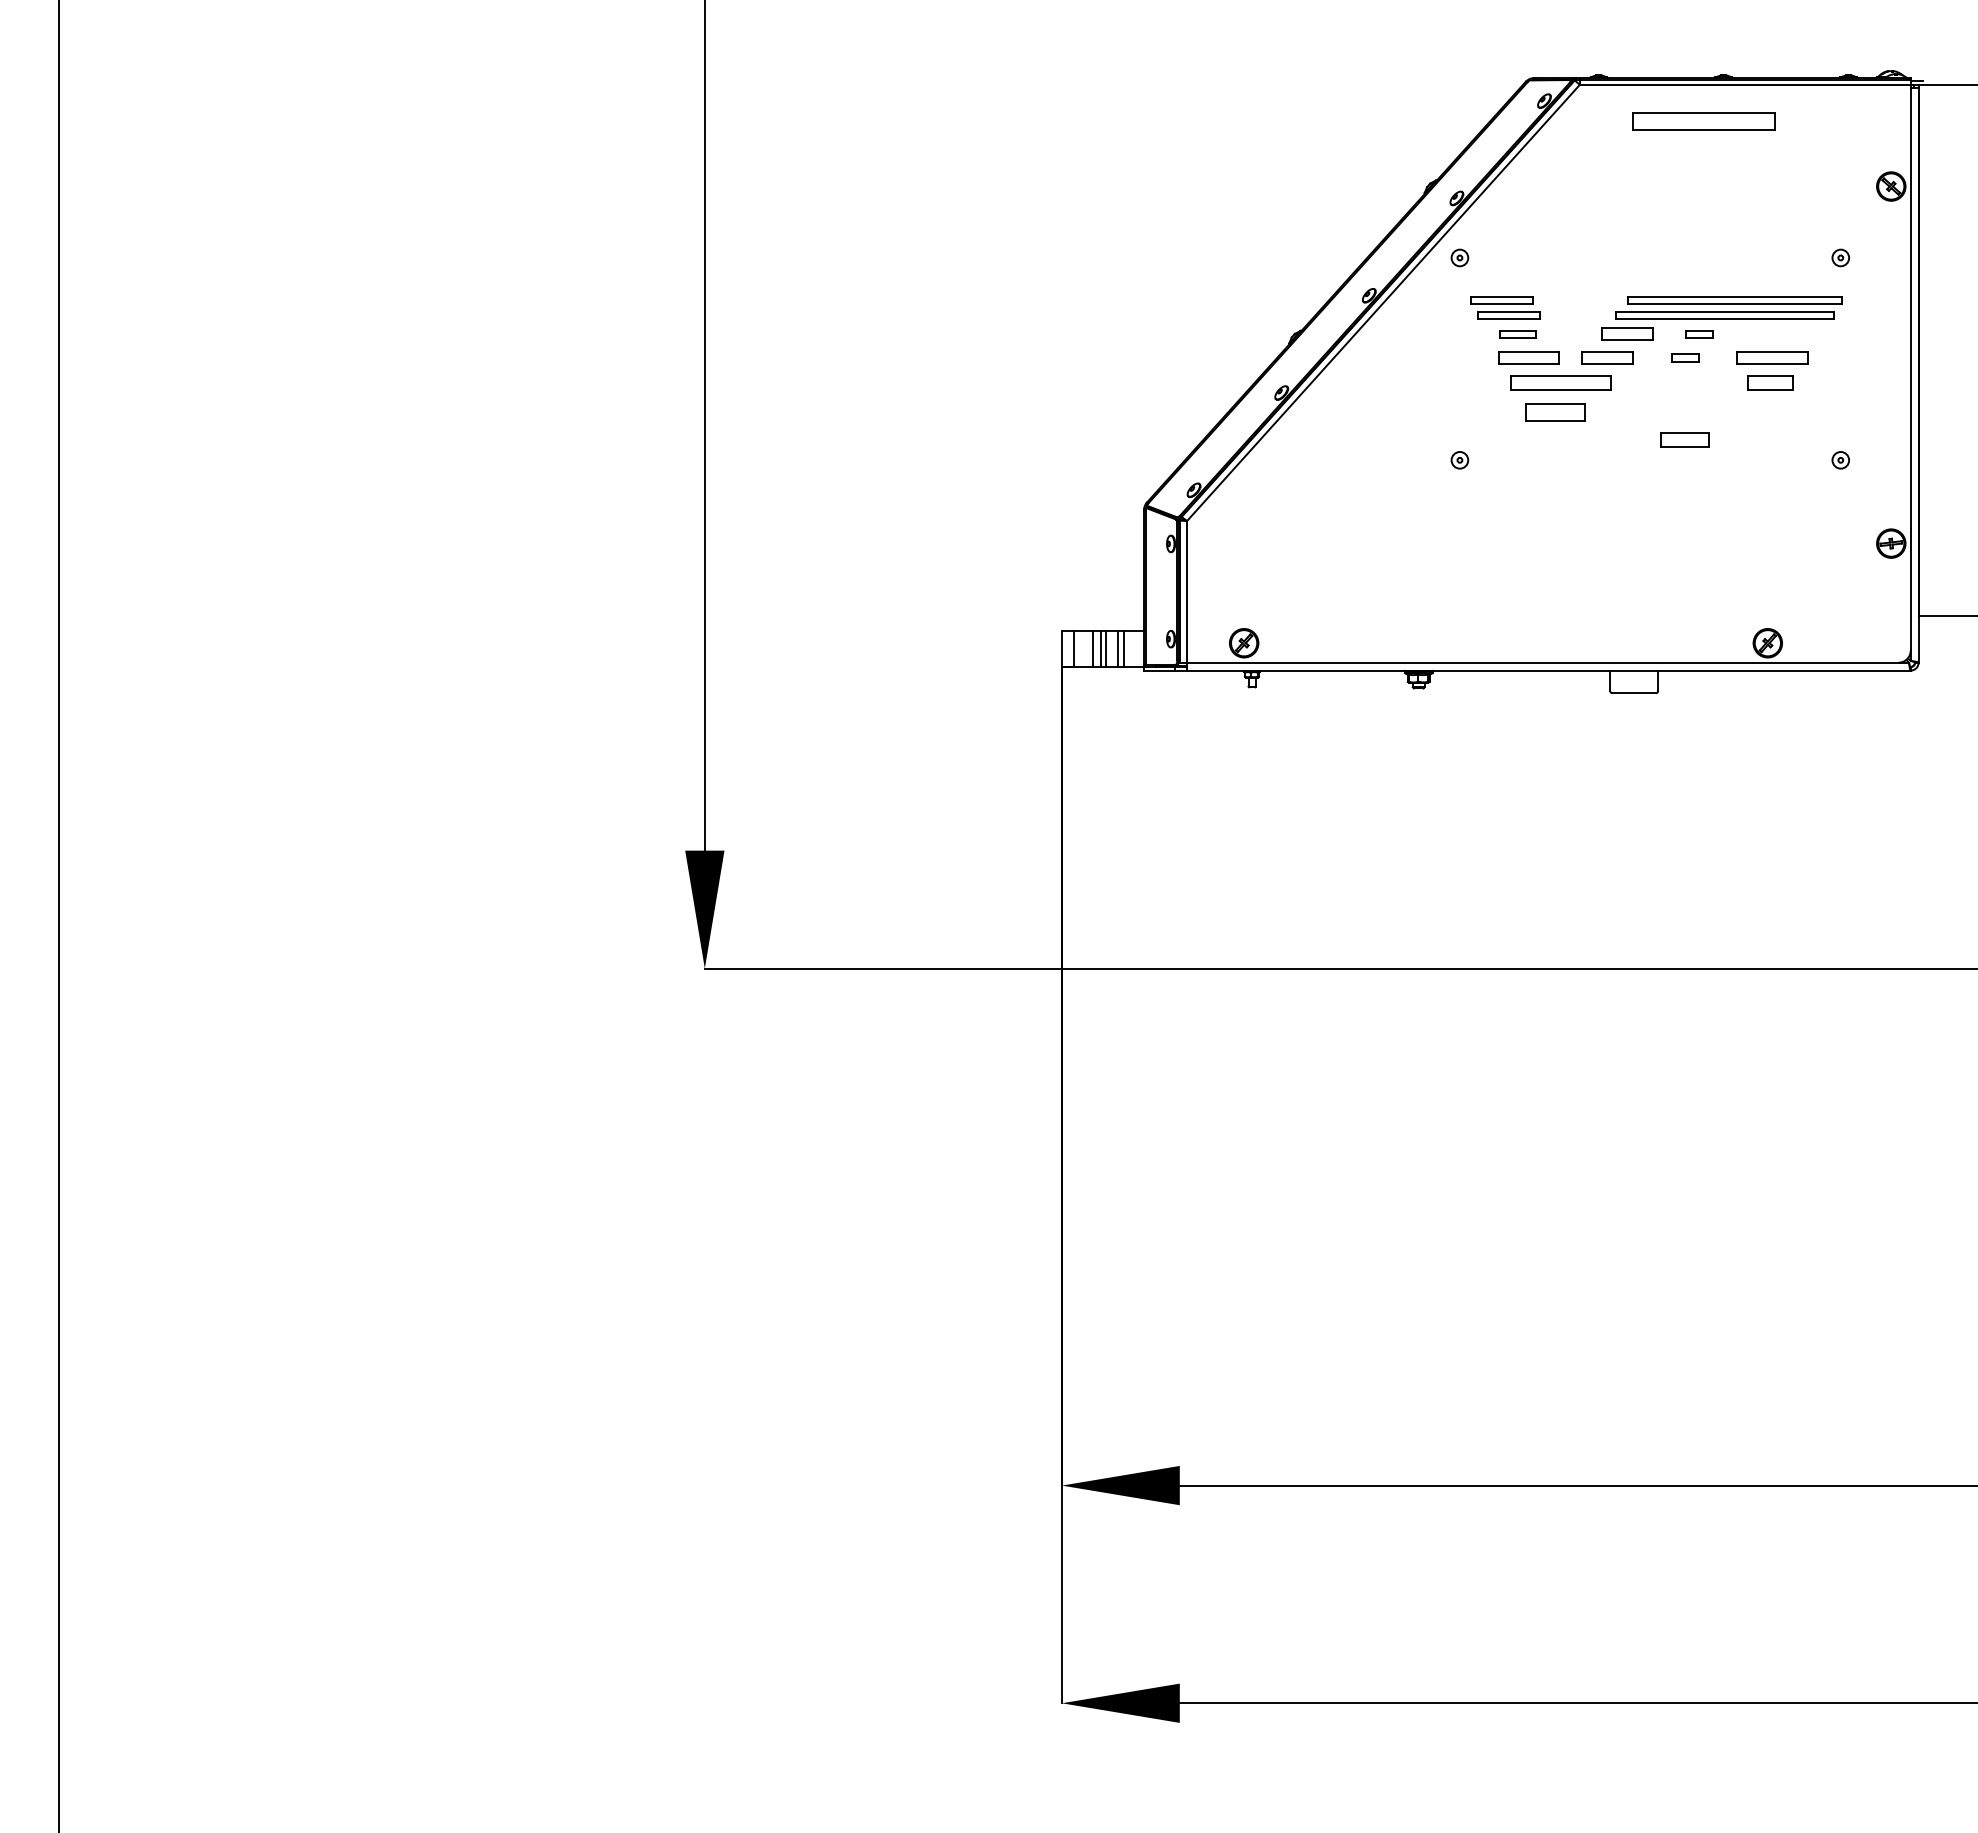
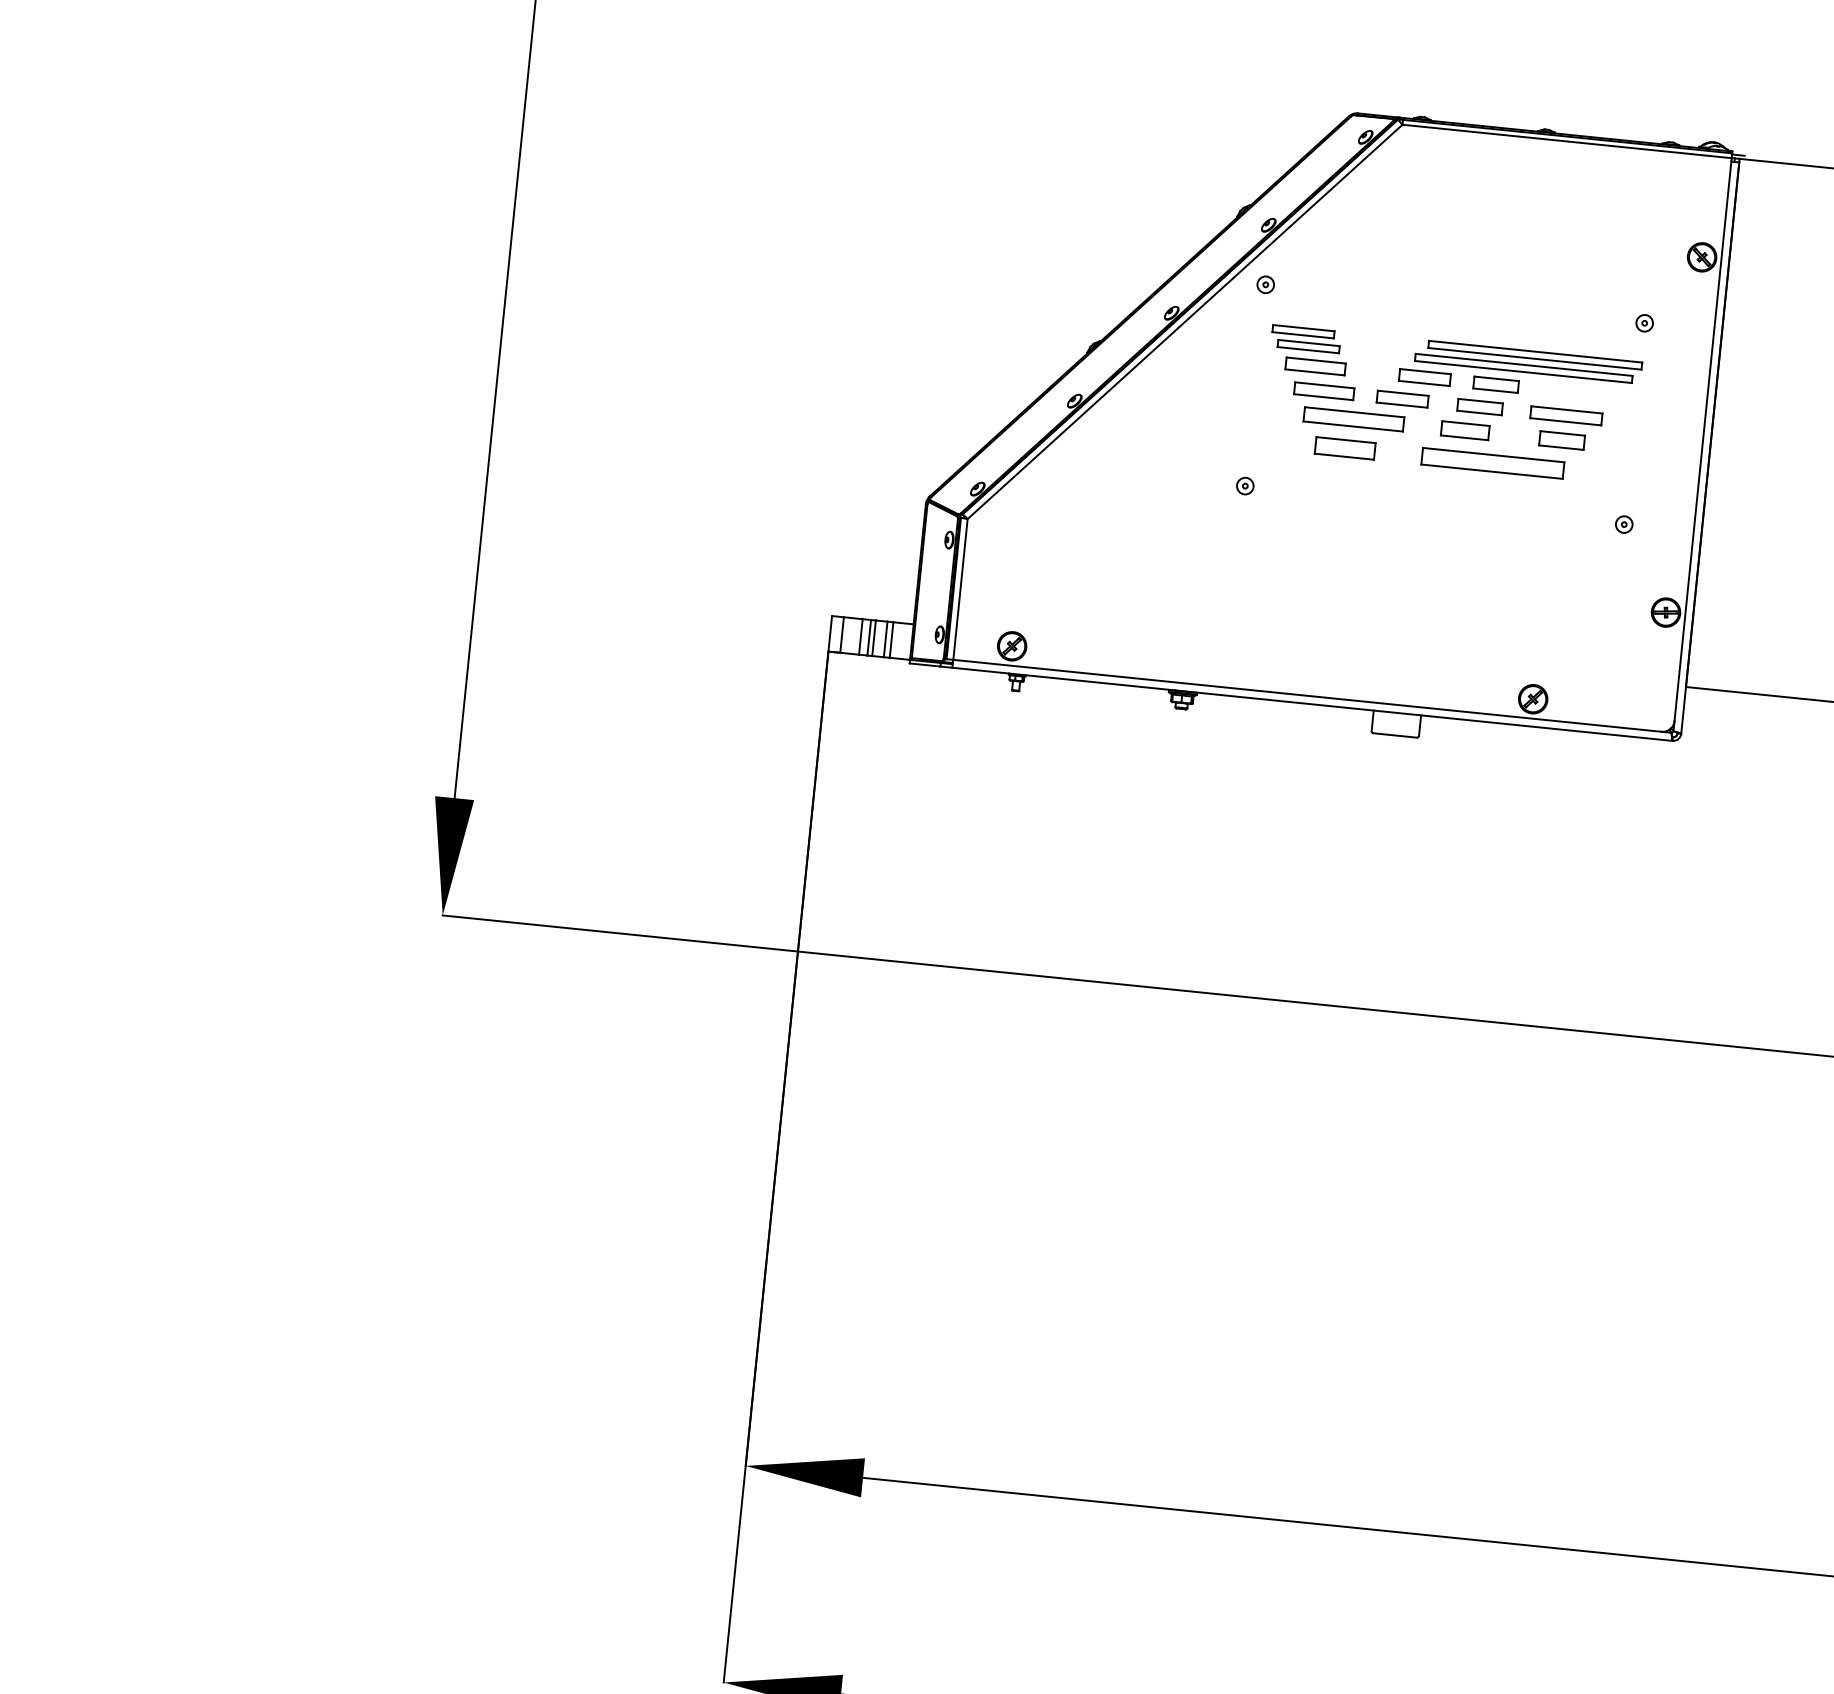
part: (1703, 121) -> (1492, 463), moved
part: (1517, 333) -> (1315, 365), size x1.67
part: (1699, 333) -> (1496, 384), size x1.67
part: (1685, 357) -> (1480, 406), size x1.67
part: (1684, 439) -> (1464, 430), moved

